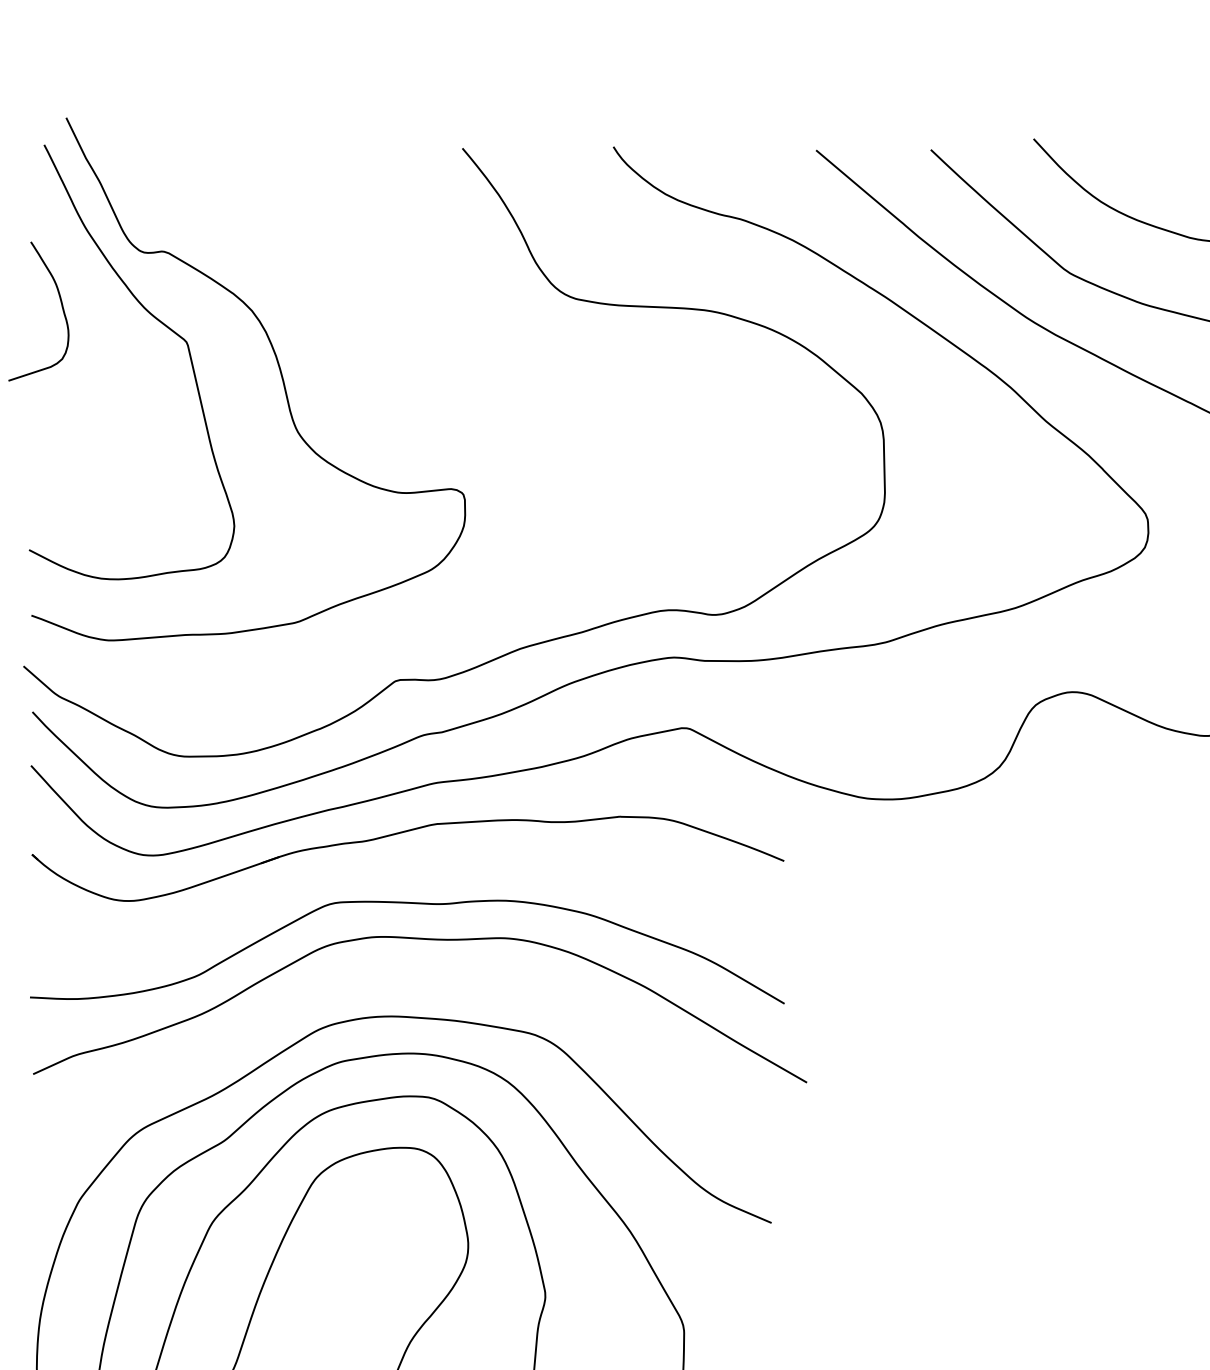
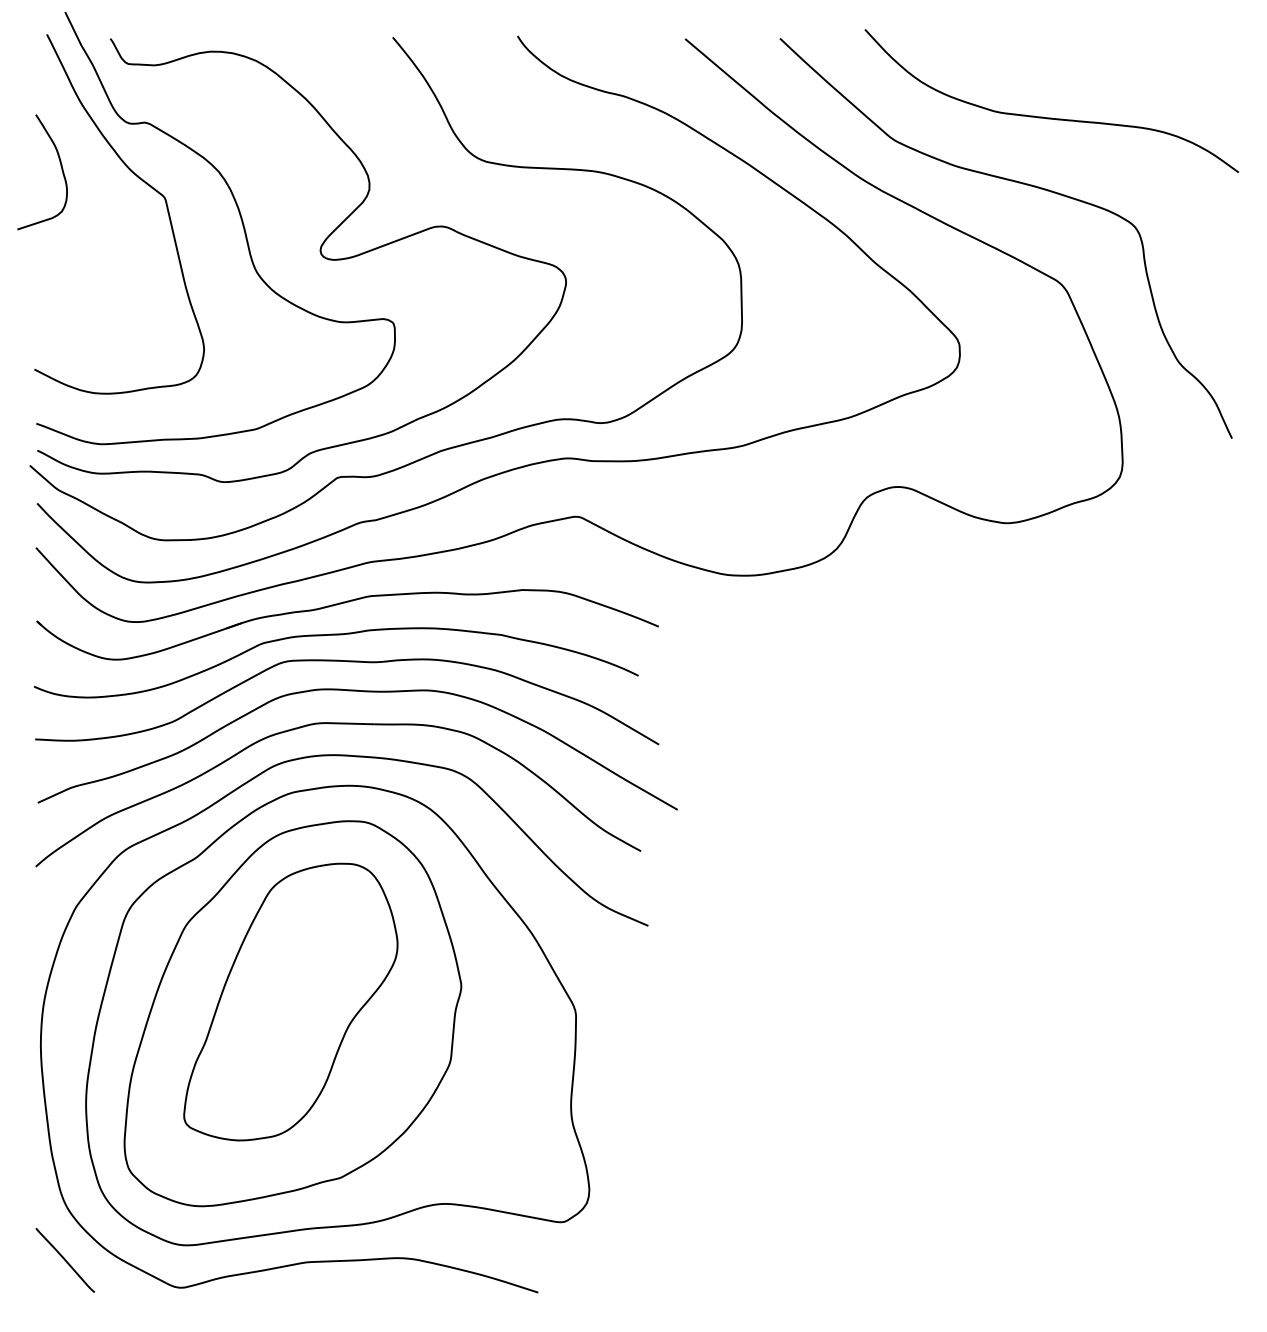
curve: (375, 410) -> (320, 254), added
curve: (393, 871) -> (335, 635), added
part: (396, 979) -> (338, 724), added

